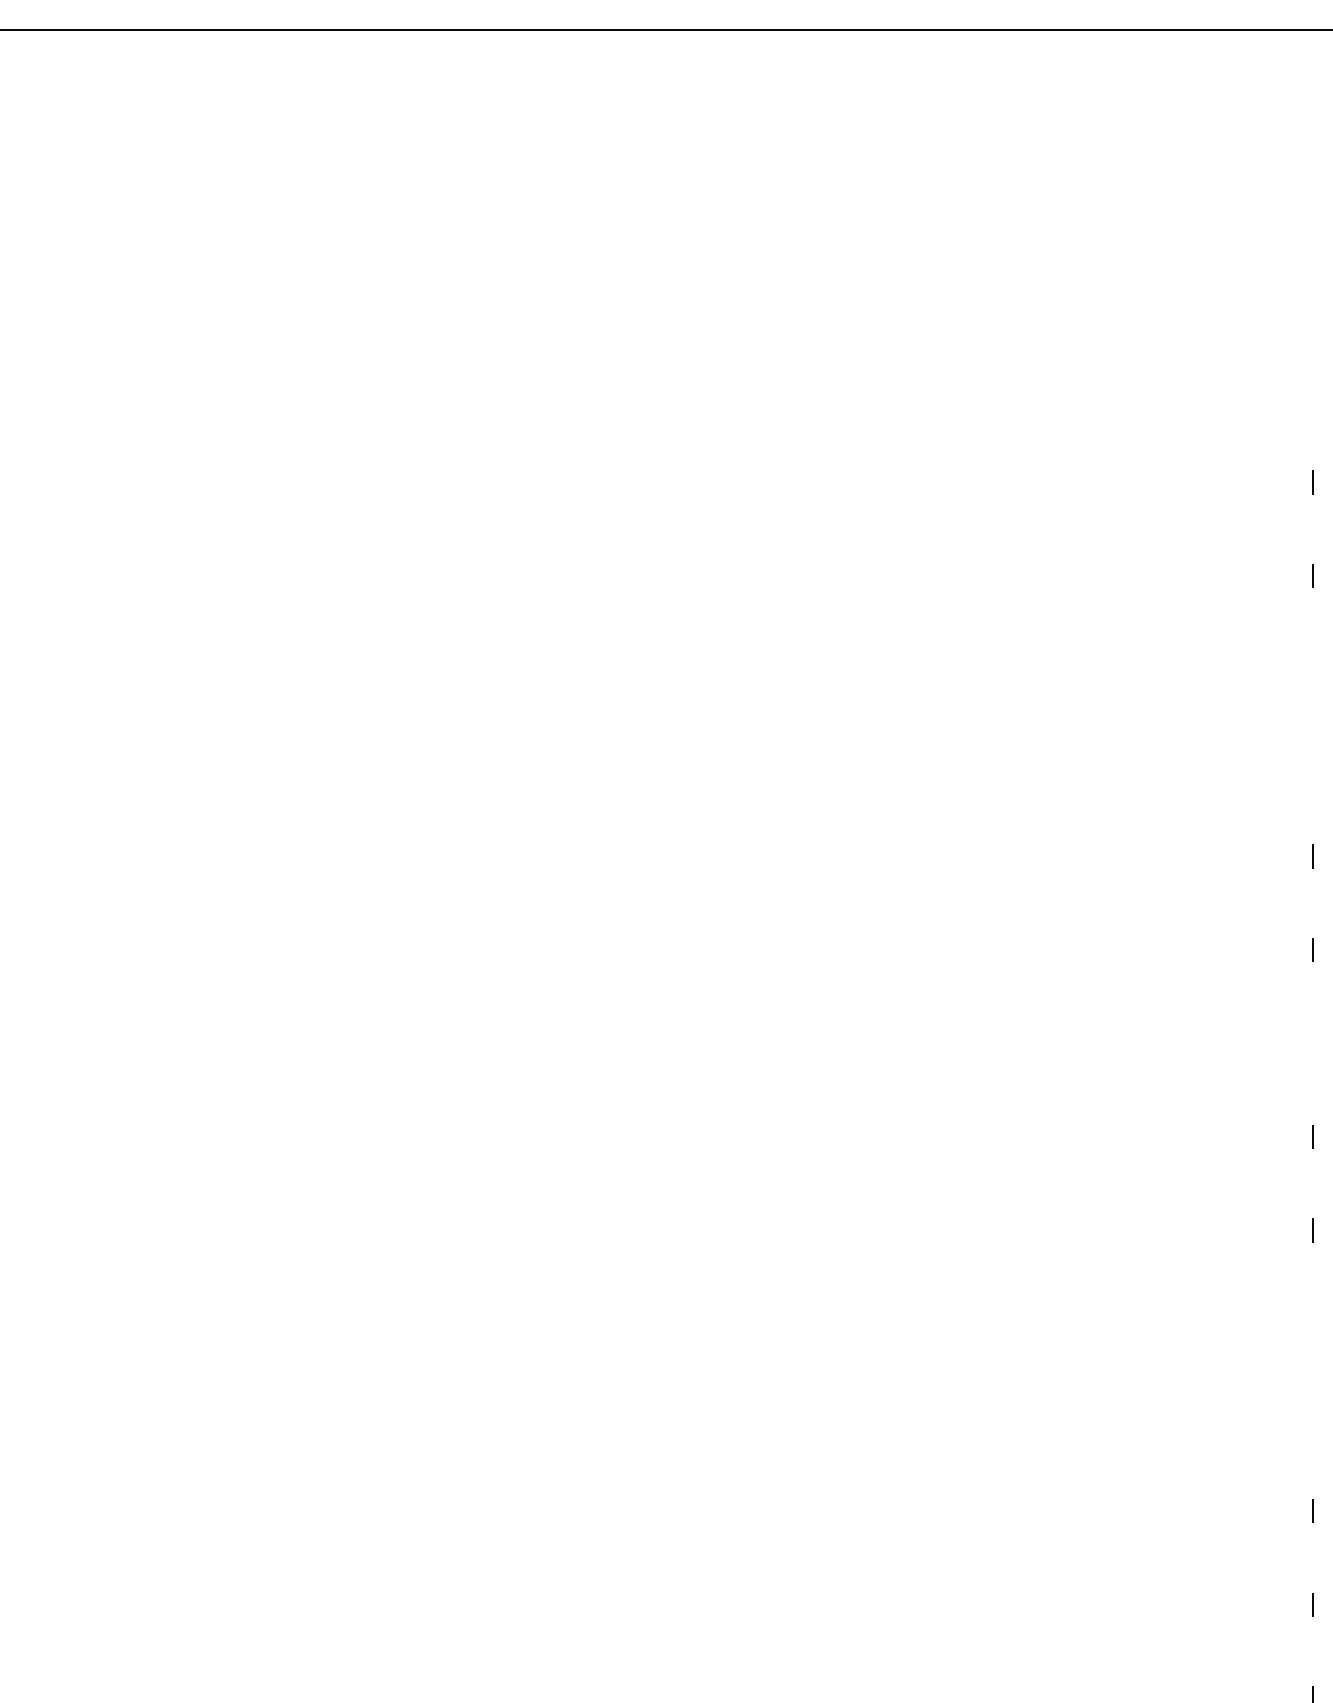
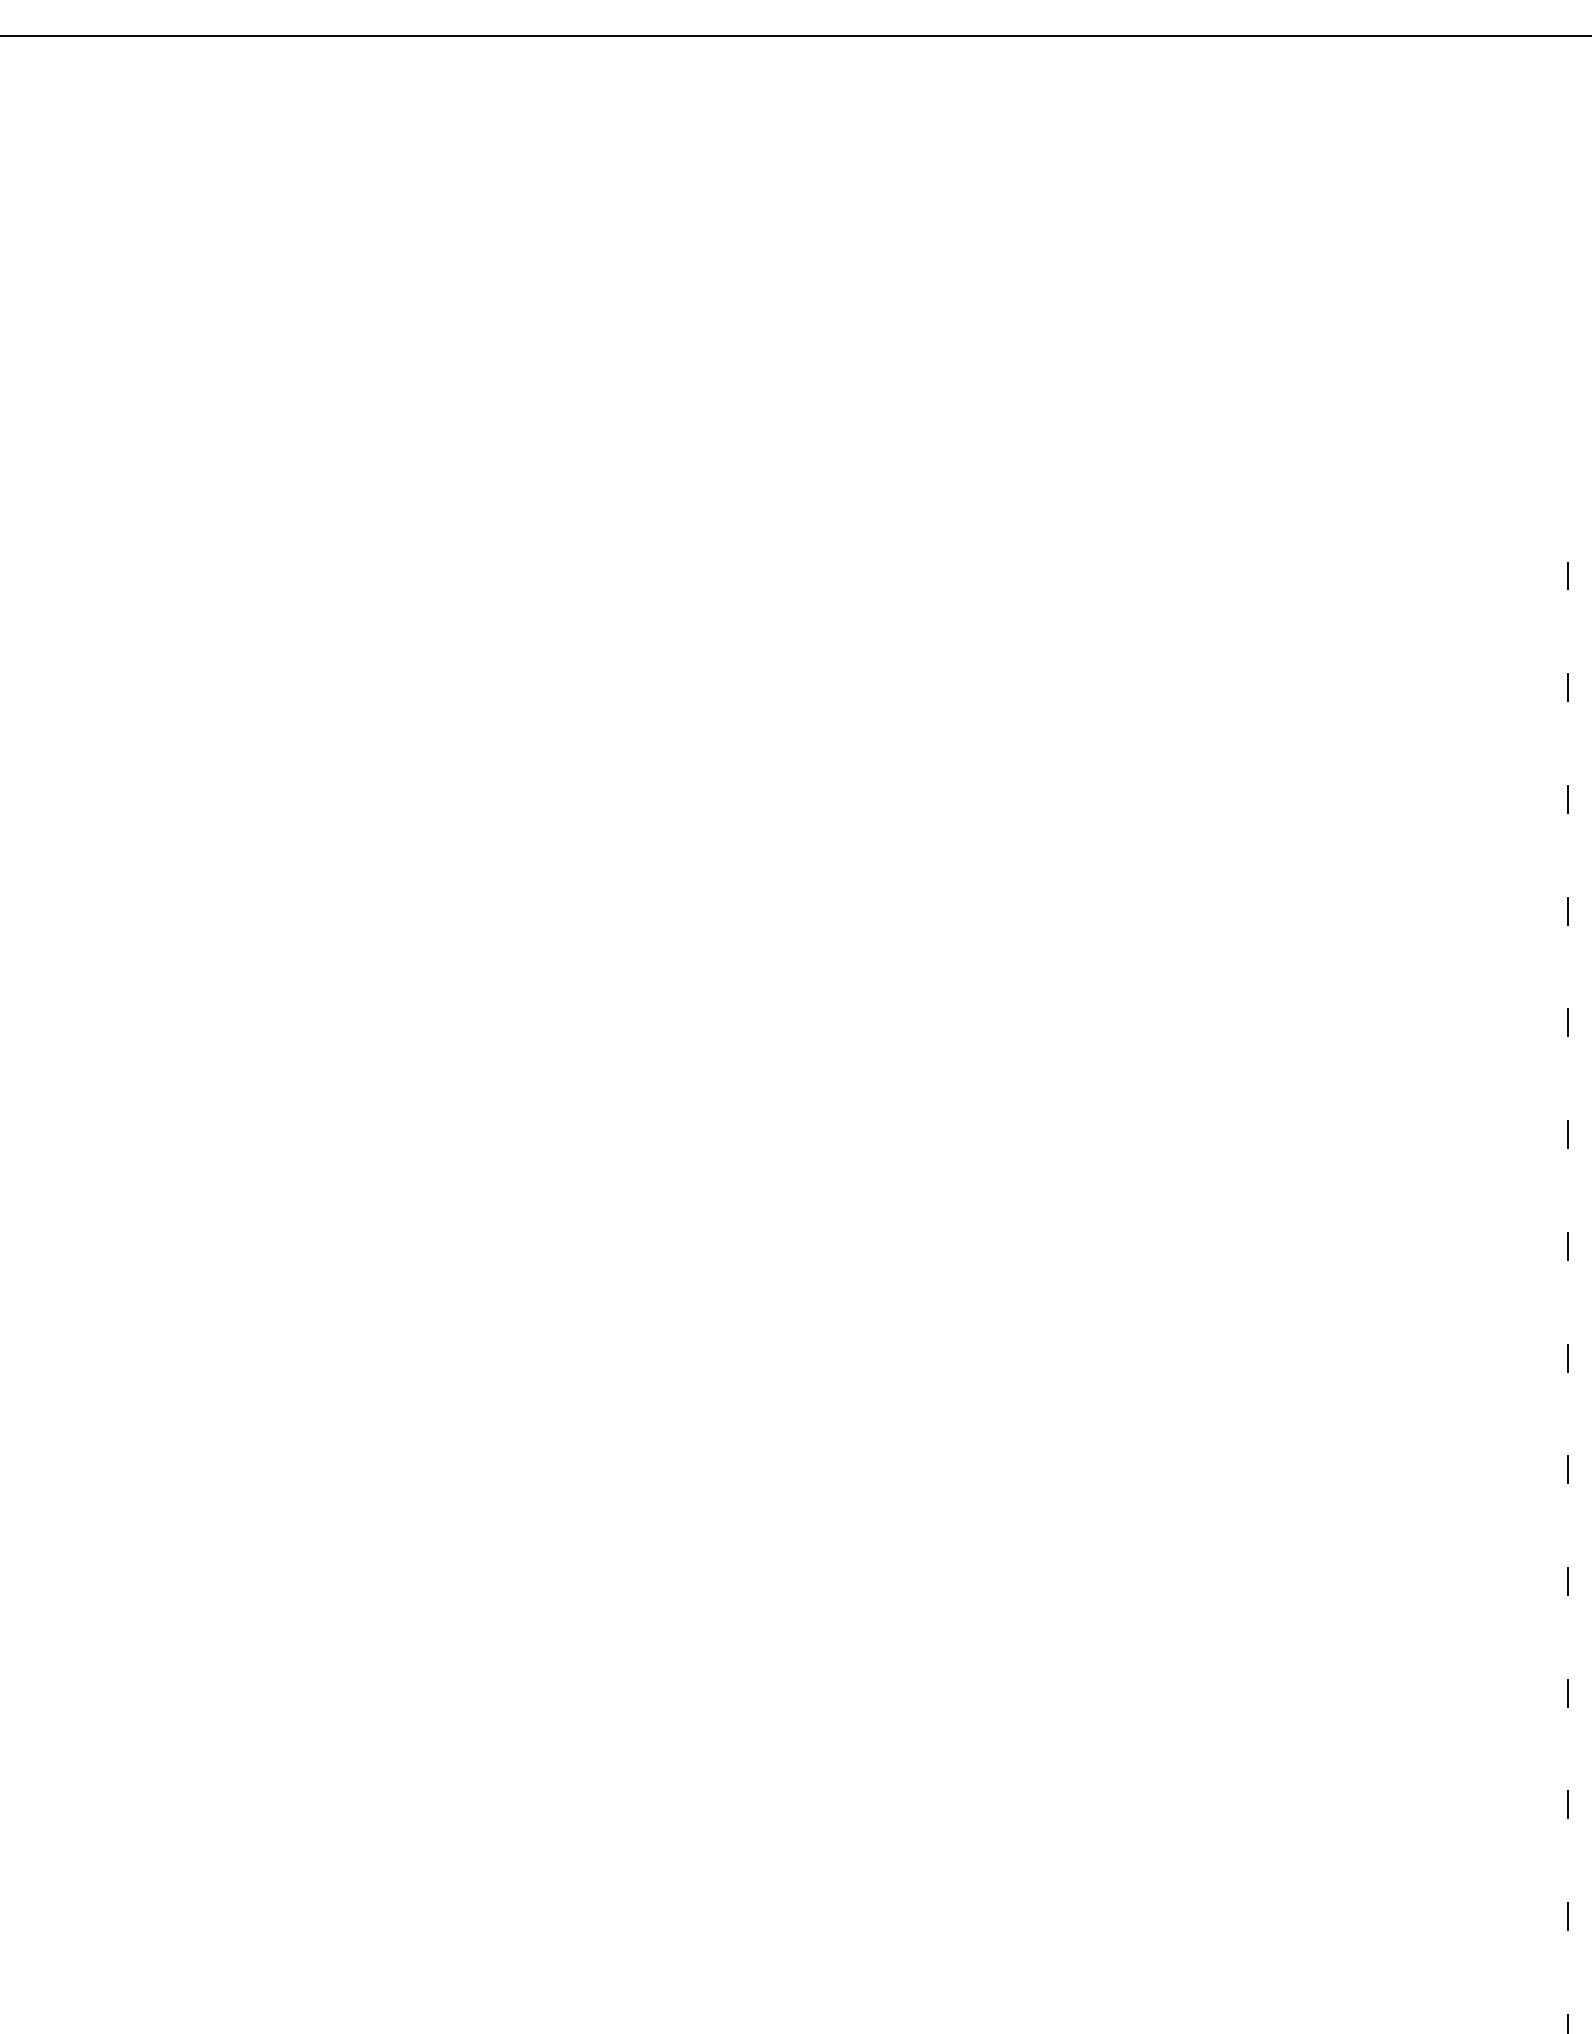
line: (1312, 669) -> (1567, 799), added
line: (1312, 762) -> (1567, 910), added
line: (1312, 1042) -> (1567, 1245), added
line: (1312, 1324) -> (1567, 1581), added
line: (1312, 1417) -> (1567, 1692), added

